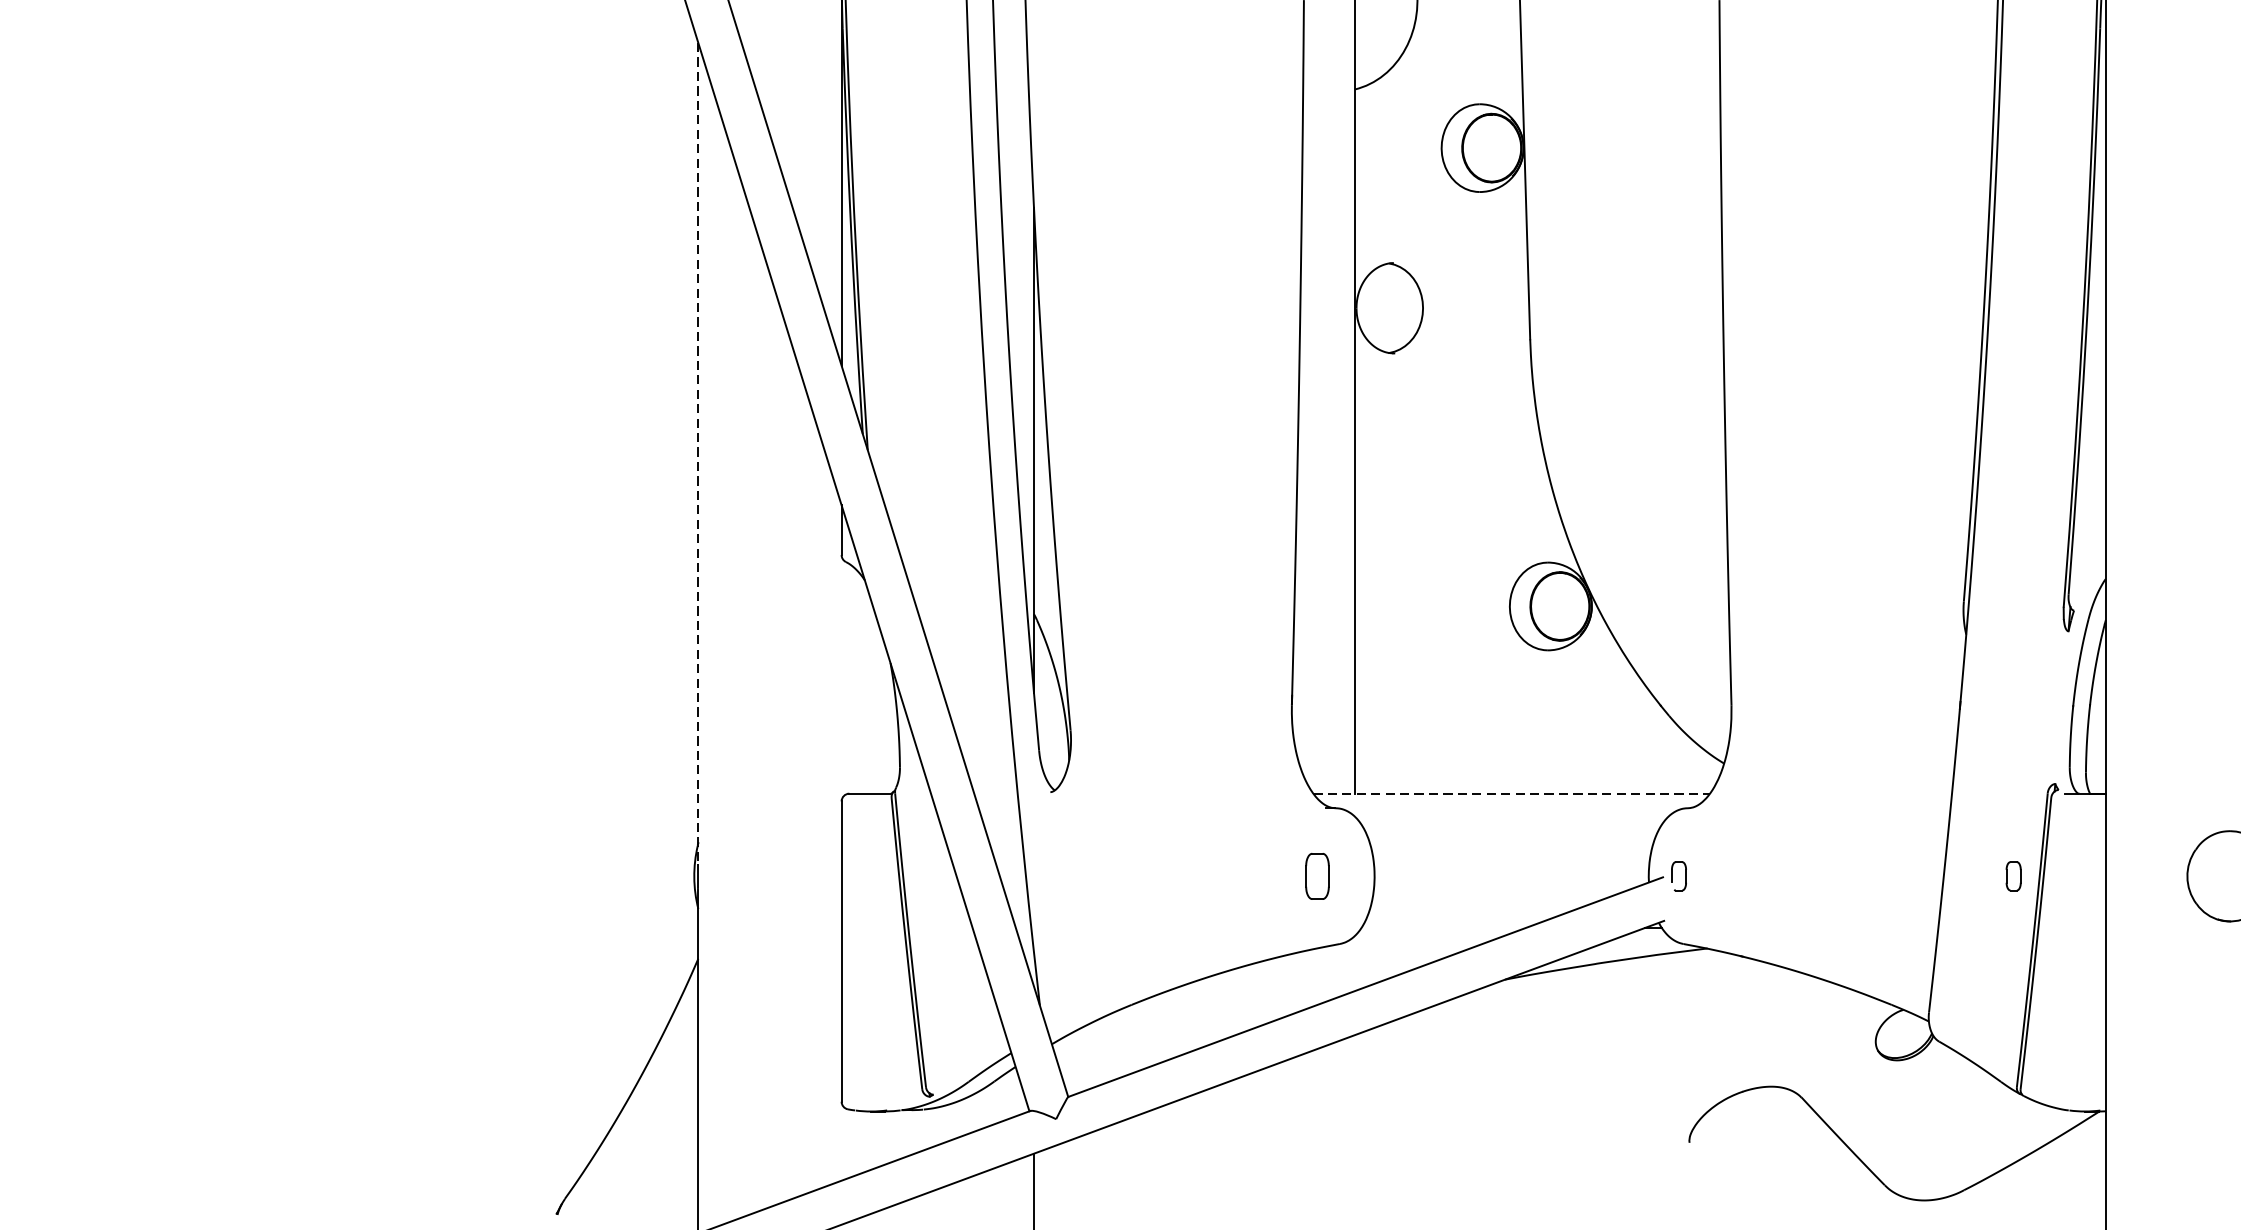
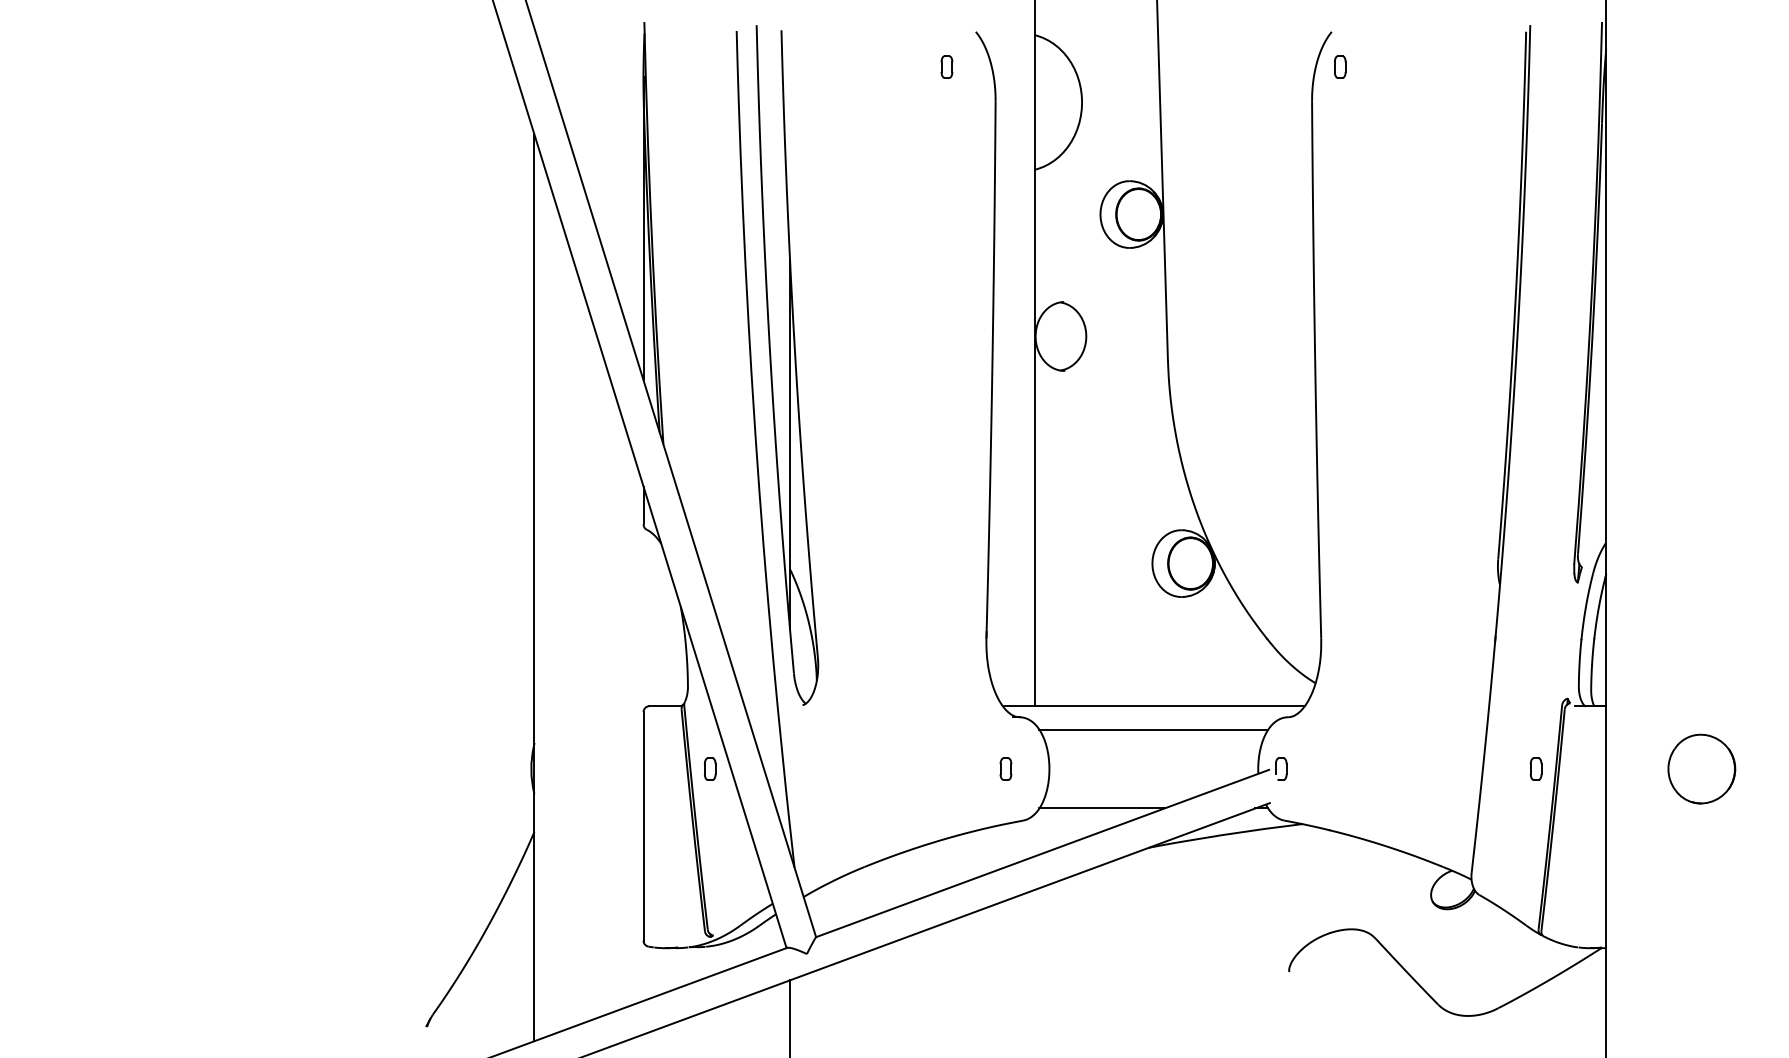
line: (698, 454) -> (534, 447), dashed -> solid
line: (1512, 794) -> (1154, 706), dashed -> solid
line: (1511, 824) -> (1153, 729), added
part: (929, 875) -> (710, 768), added
part: (1316, 875) -> (1005, 768), size x0.62
line: (1442, 928) -> (1101, 808), added

